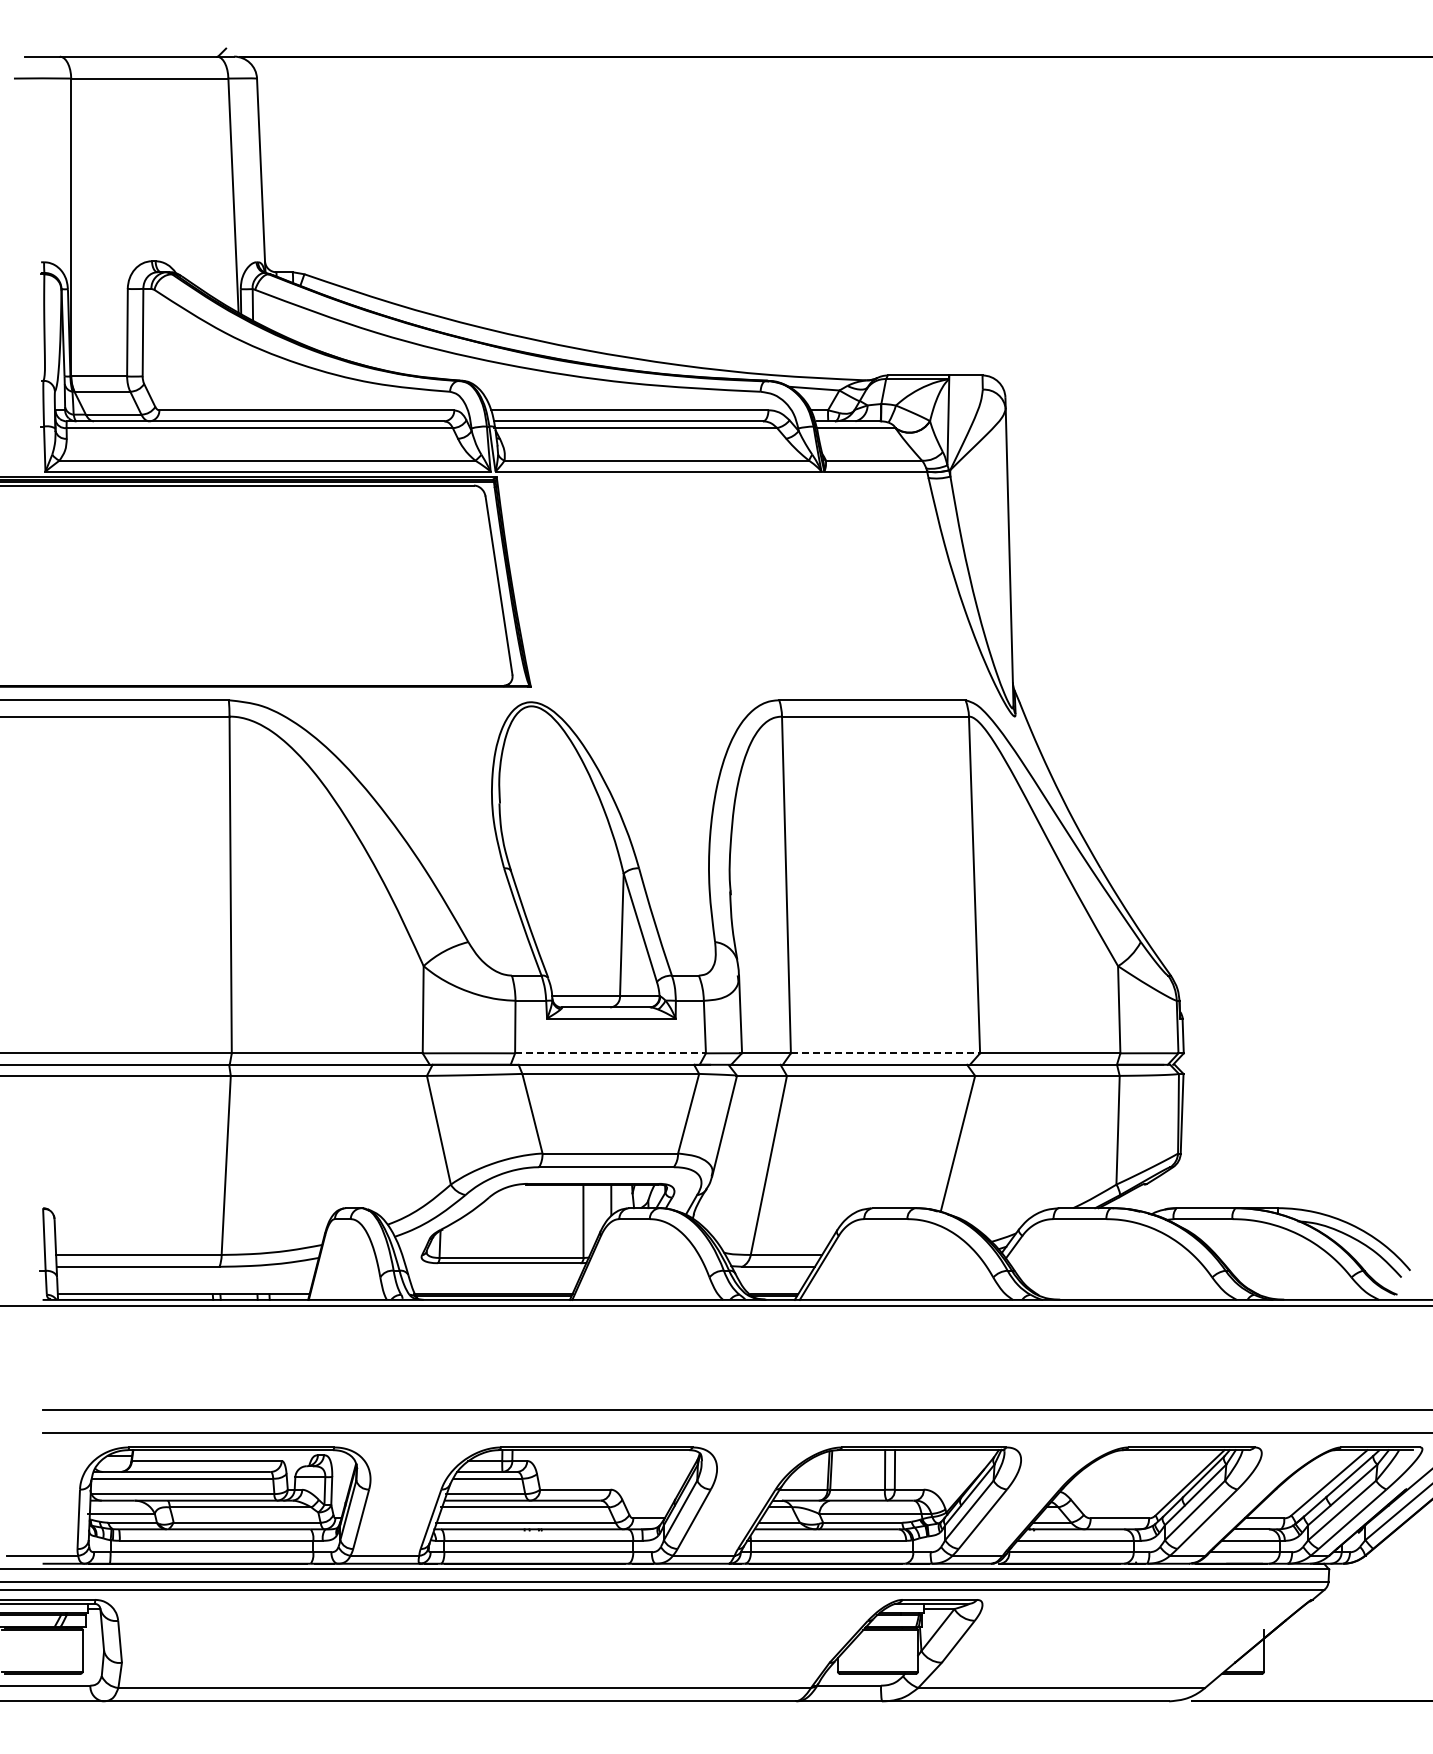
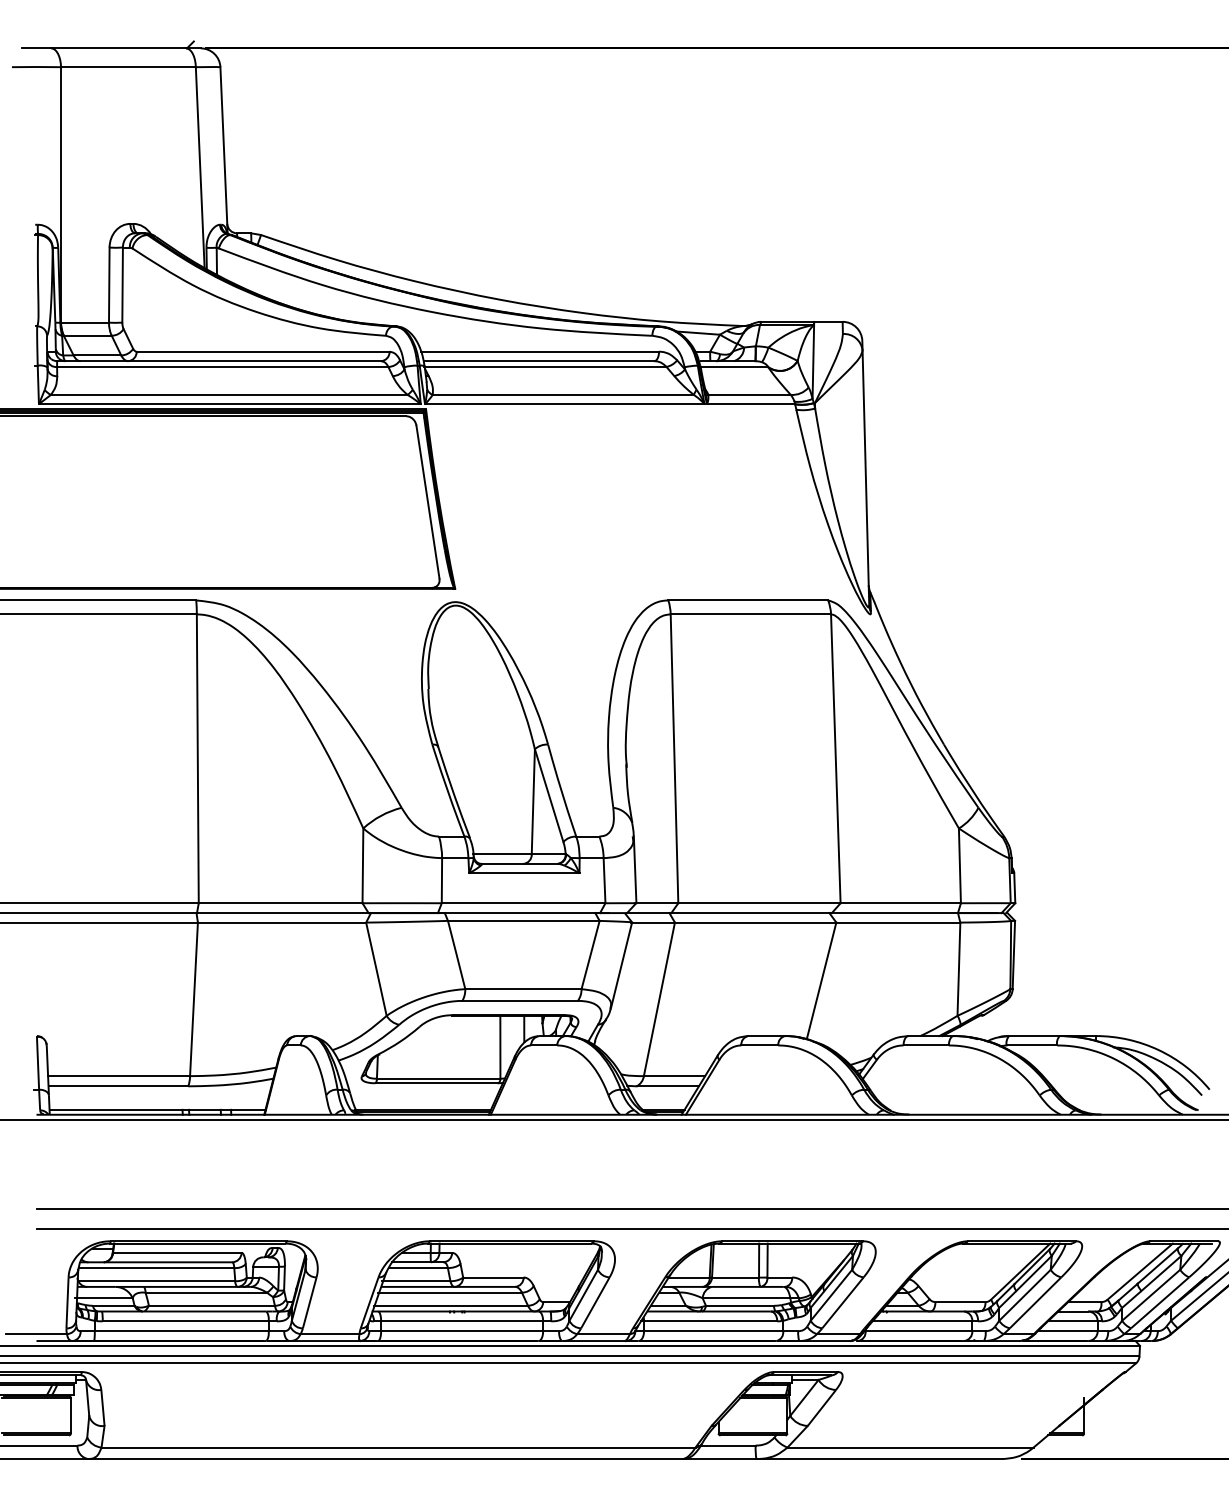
line: (611, 1053) -> (524, 903), dashed -> solid
line: (885, 1053) -> (759, 903), dashed -> solid

